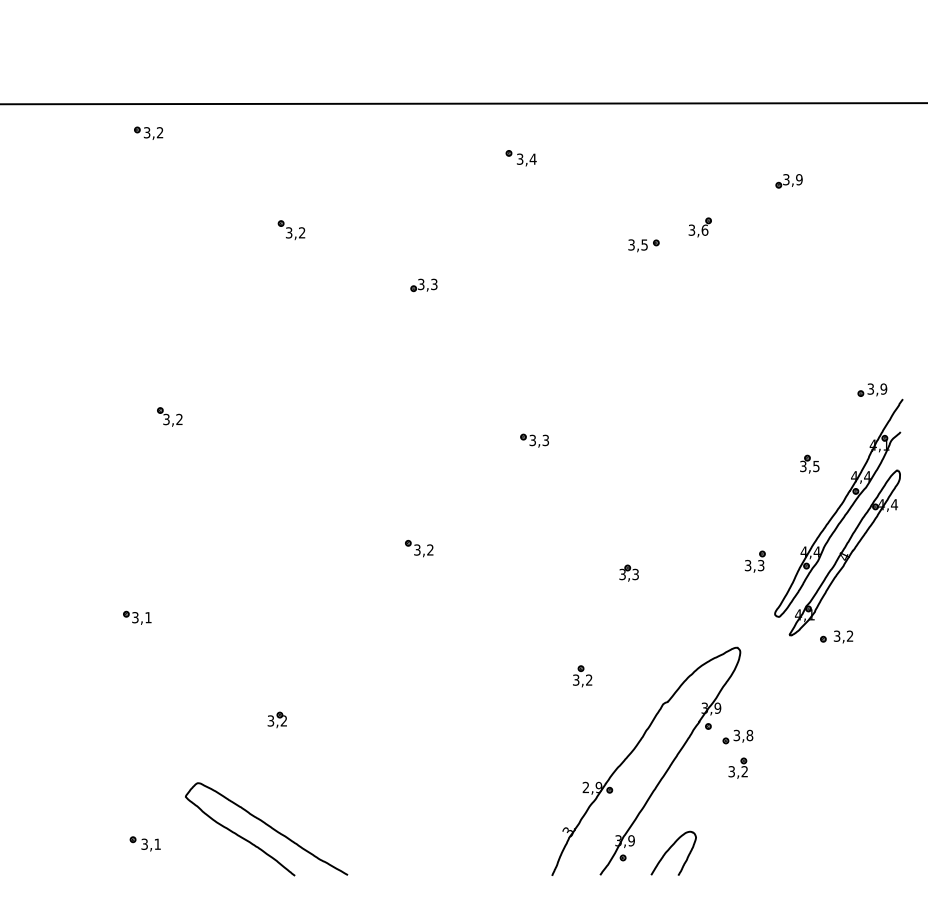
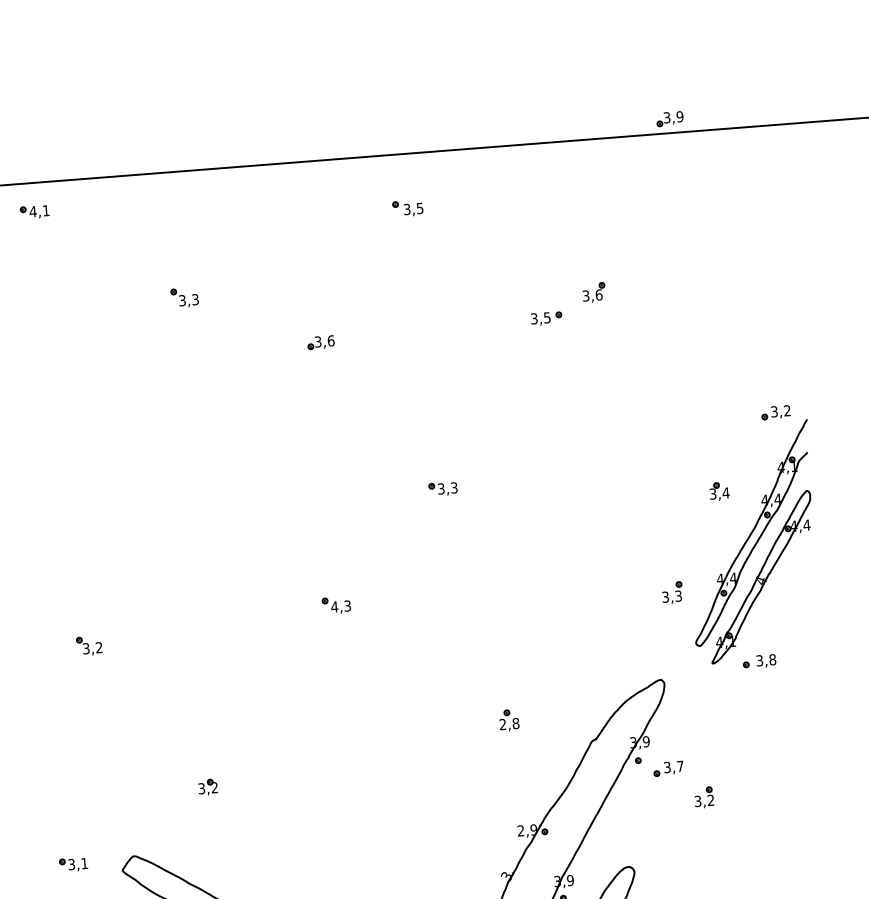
text: (153, 132) -> (39, 210), 3,2 -> 4,1
text: (532, 158) -> (419, 207), 3,4 -> 3,5
part: (788, 181) -> (669, 119), moved
part: (699, 227) -> (593, 292), moved
text: (302, 233) -> (195, 300), 3,2 -> 3,3
part: (643, 245) -> (546, 318), moved
text: (434, 284) -> (331, 340), 3,3 -> 3,6
text: (883, 388) -> (786, 410), 3,9 -> 3,2
part: (169, 416) -> (88, 645), moved
text: (815, 466) -> (725, 493), 3,5 -> 3,4
text: (423, 549) -> (340, 606), 3,2 -> 4,3
part: (628, 572) -> (546, 613), removed
part: (137, 617) -> (73, 864), moved
text: (849, 635) -> (772, 659), 3,2 -> 3,8
text: (582, 679) -> (509, 723), 3,2 -> 2,8
text: (749, 735) -> (680, 766), 3,8 -> 3,7
part: (737, 767) -> (703, 796), moved

